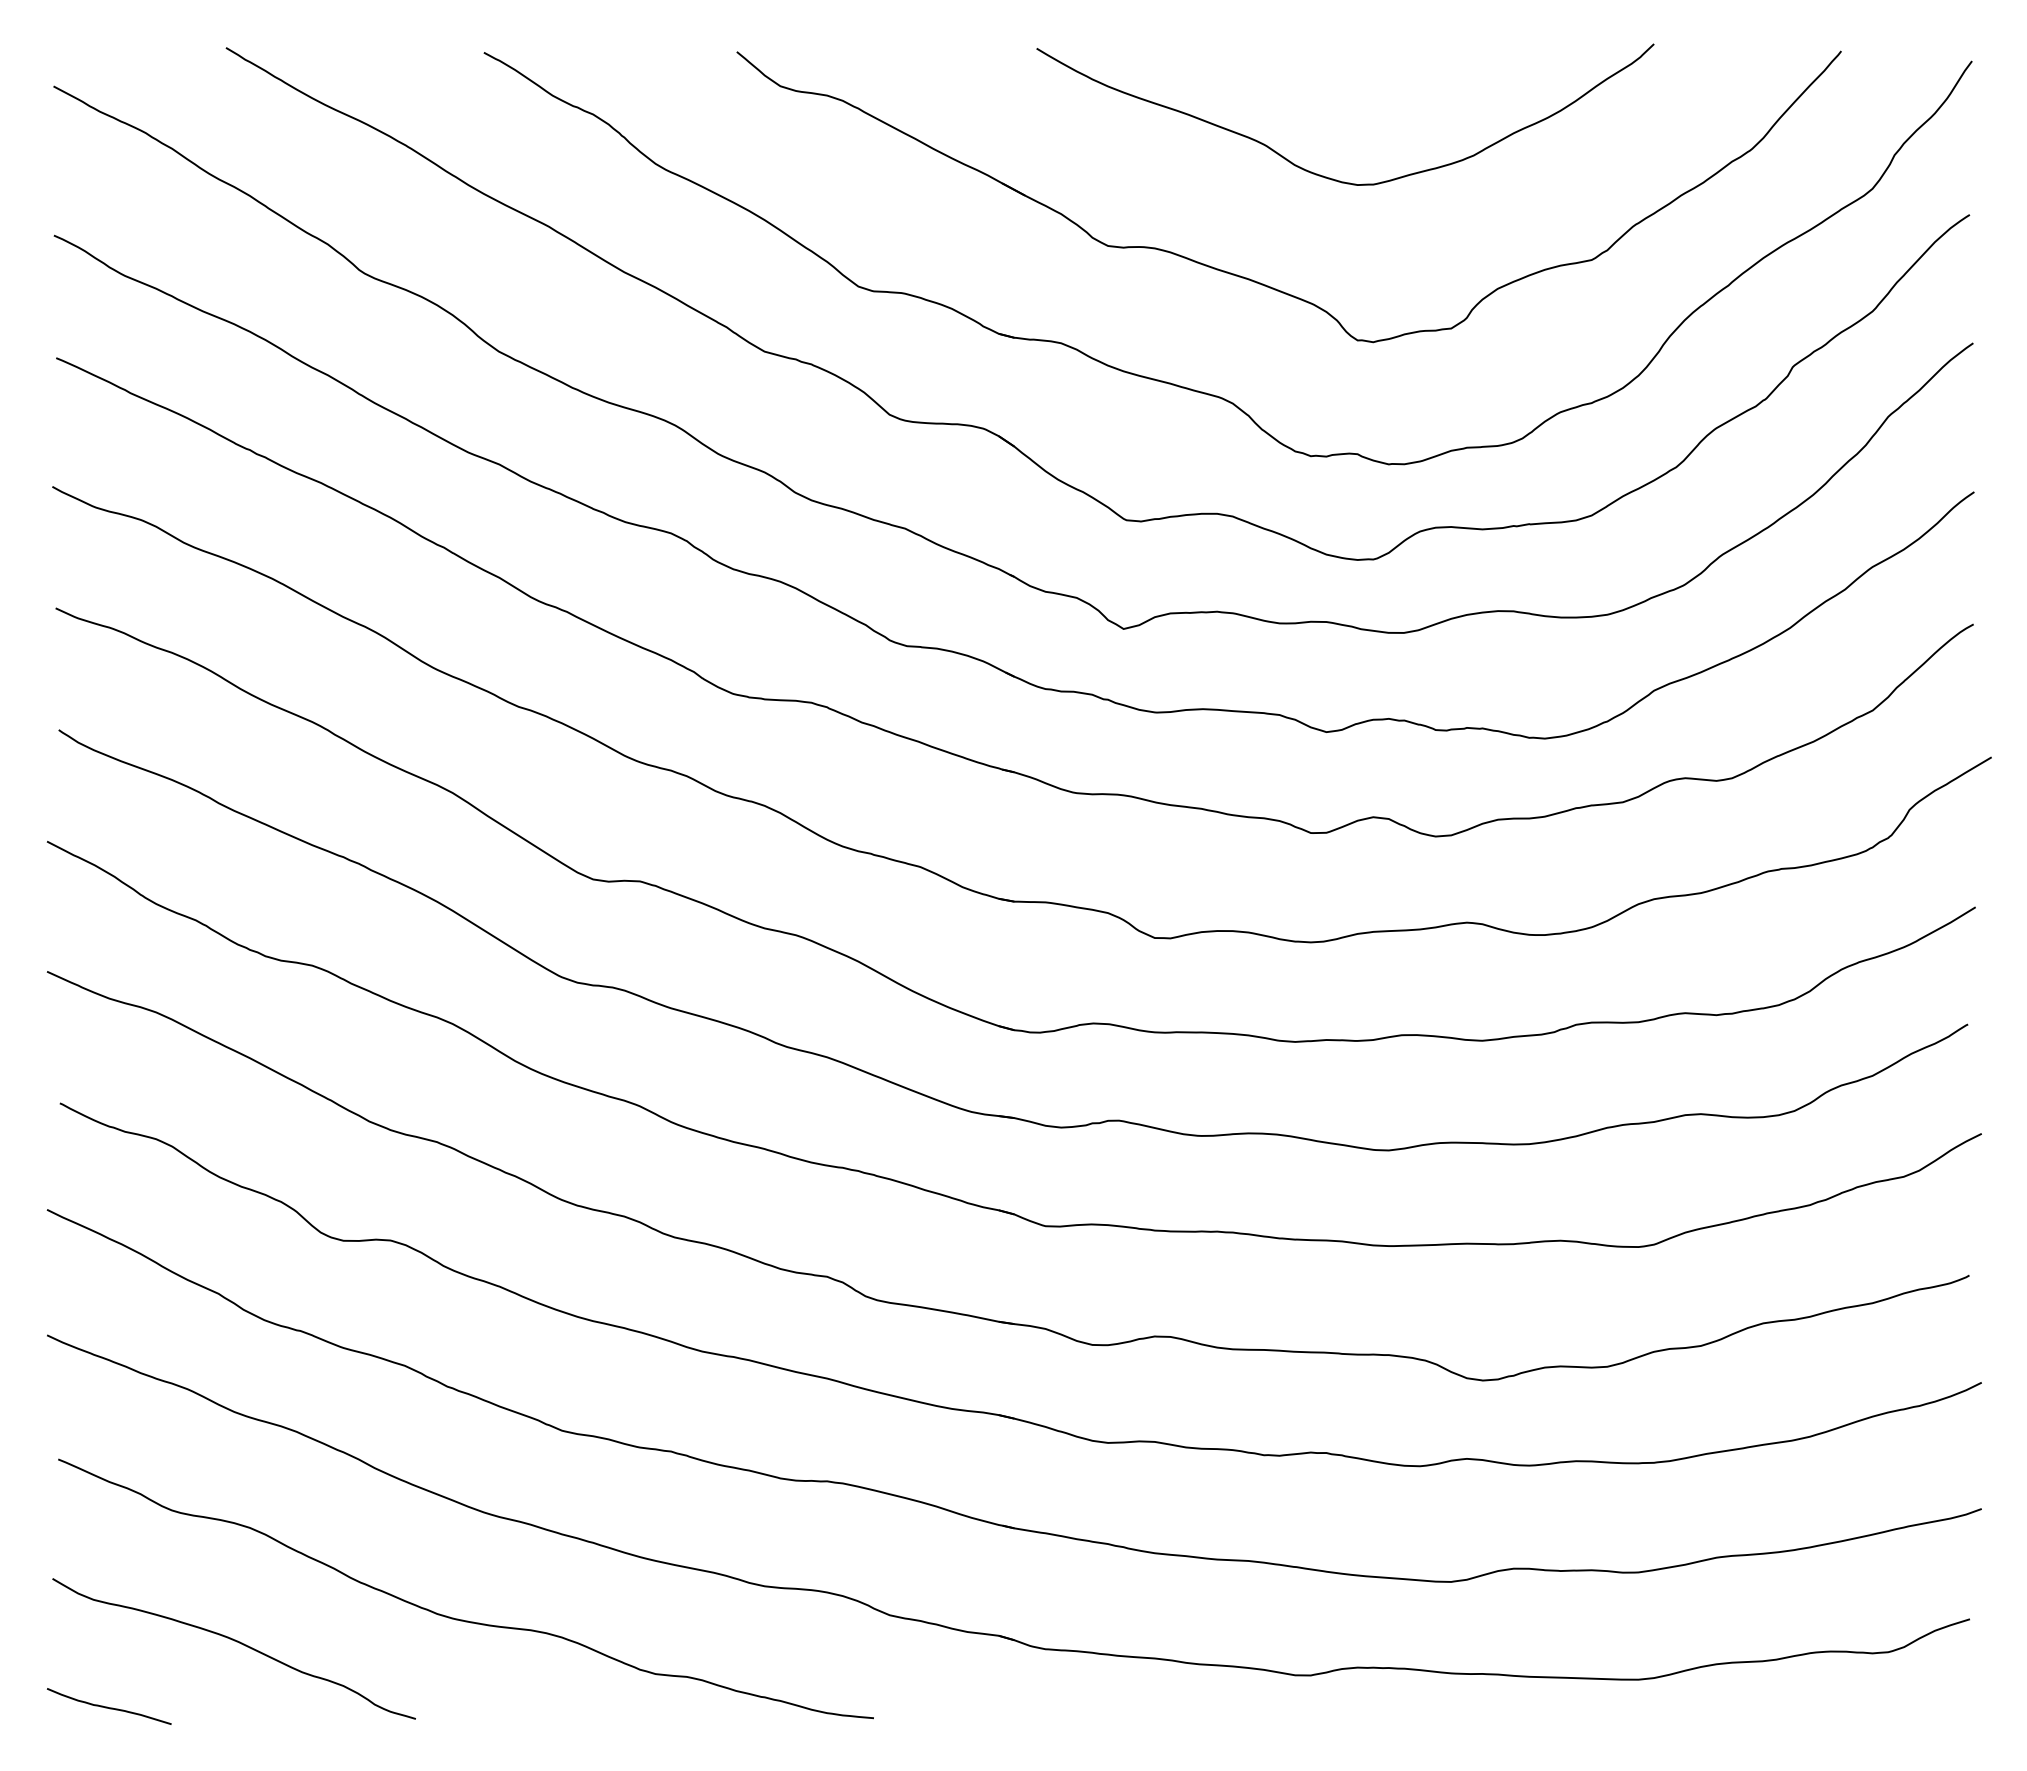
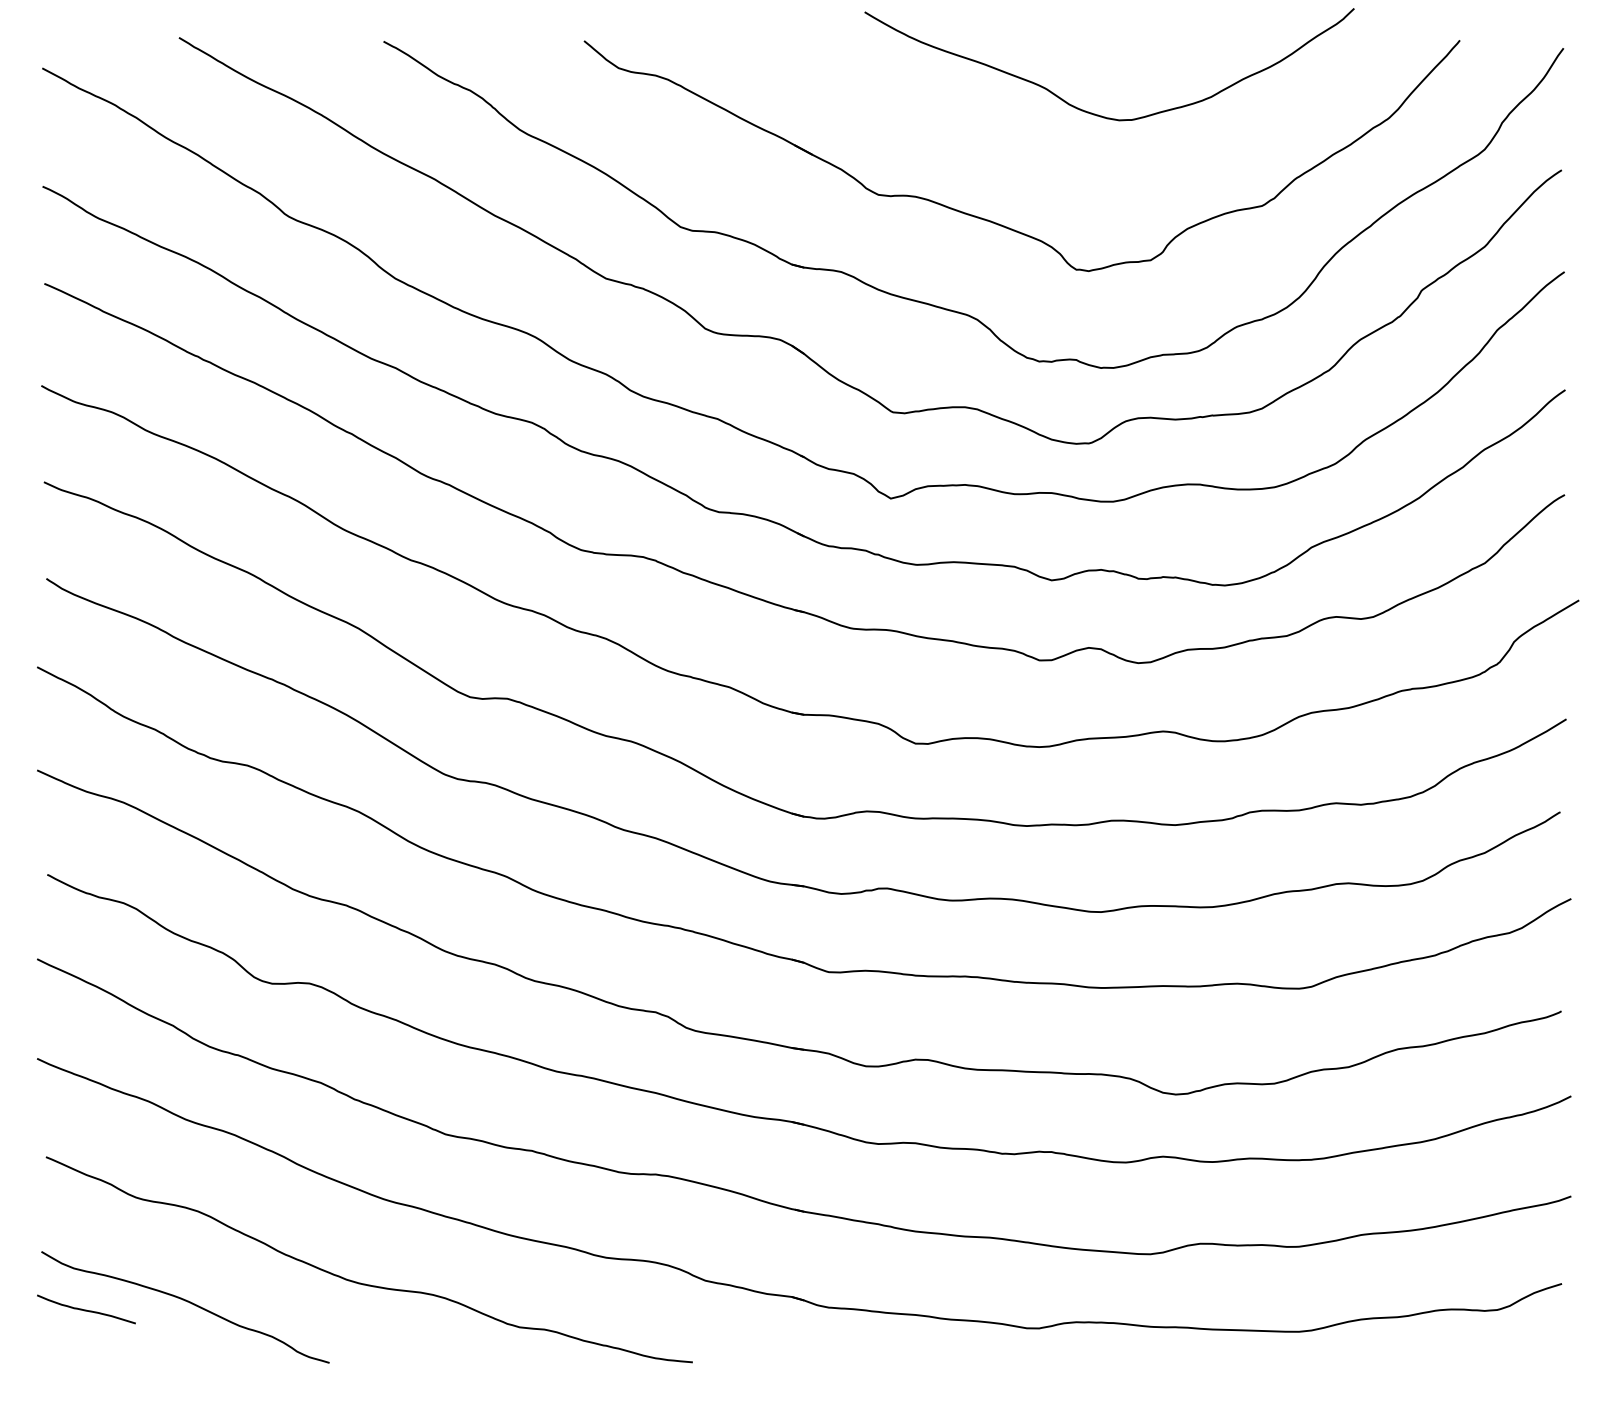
curve: (1323, 175) -> (1092, 112), moved
curve: (109, 1707) -> (86, 1310), moved

